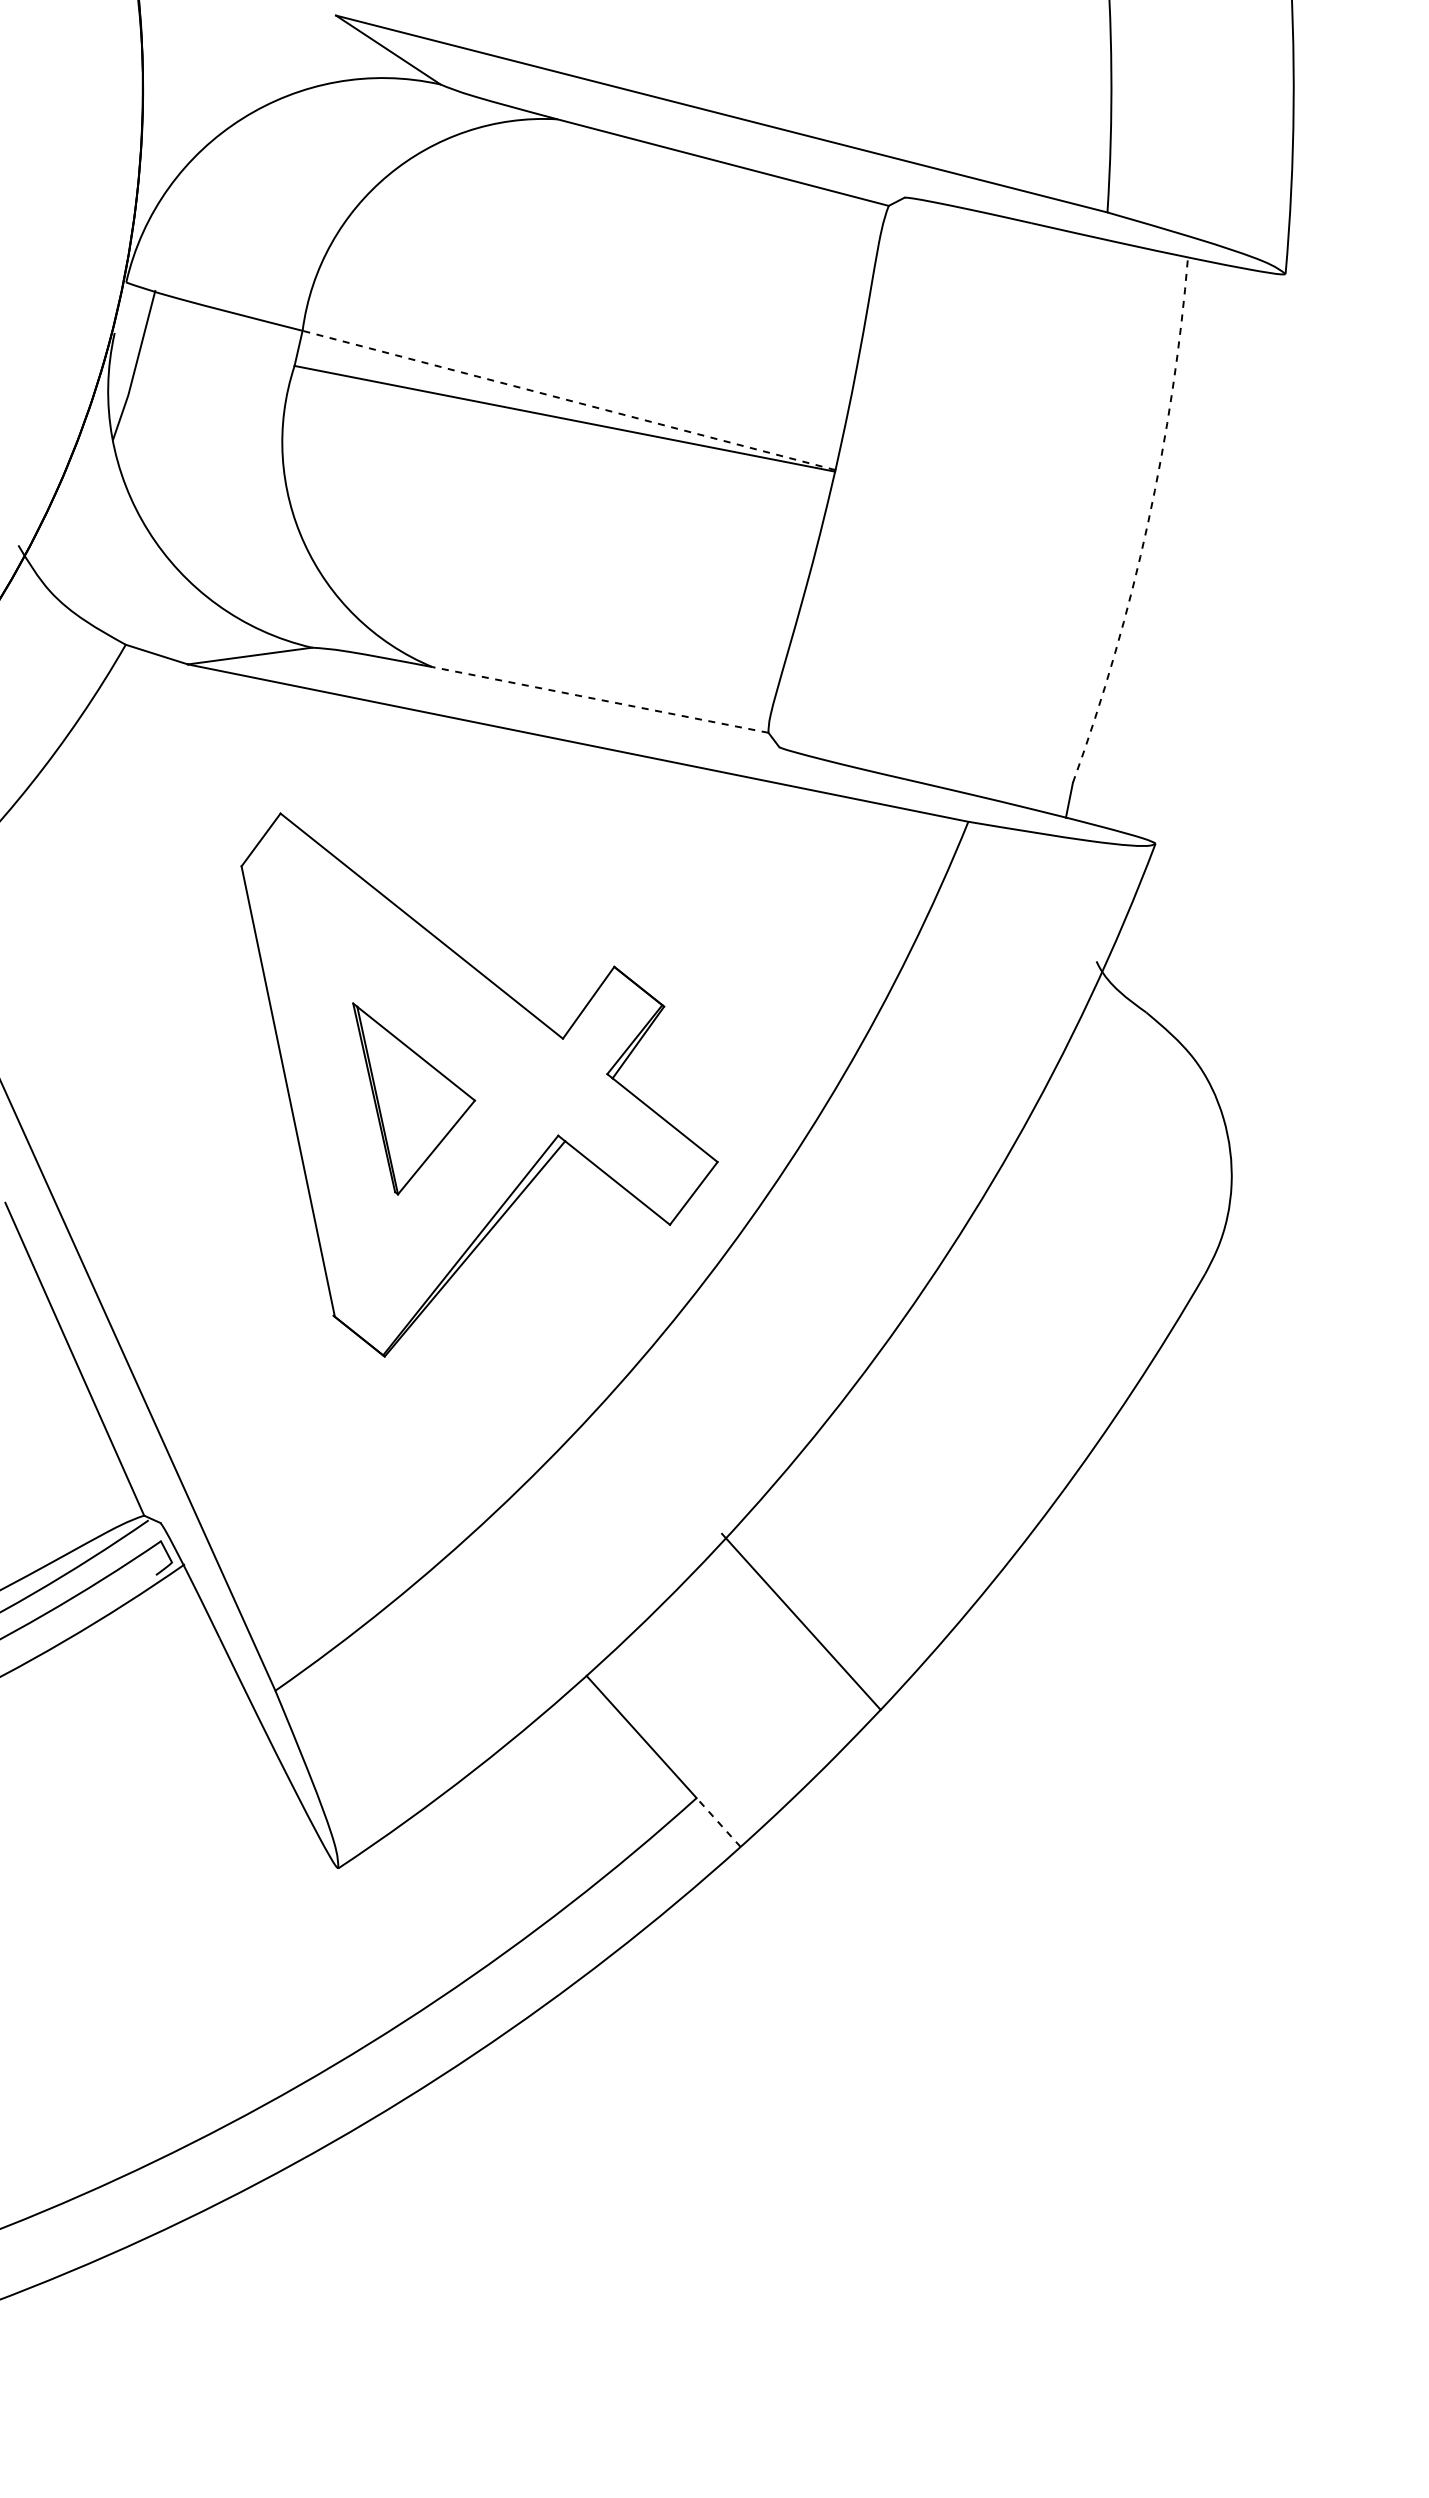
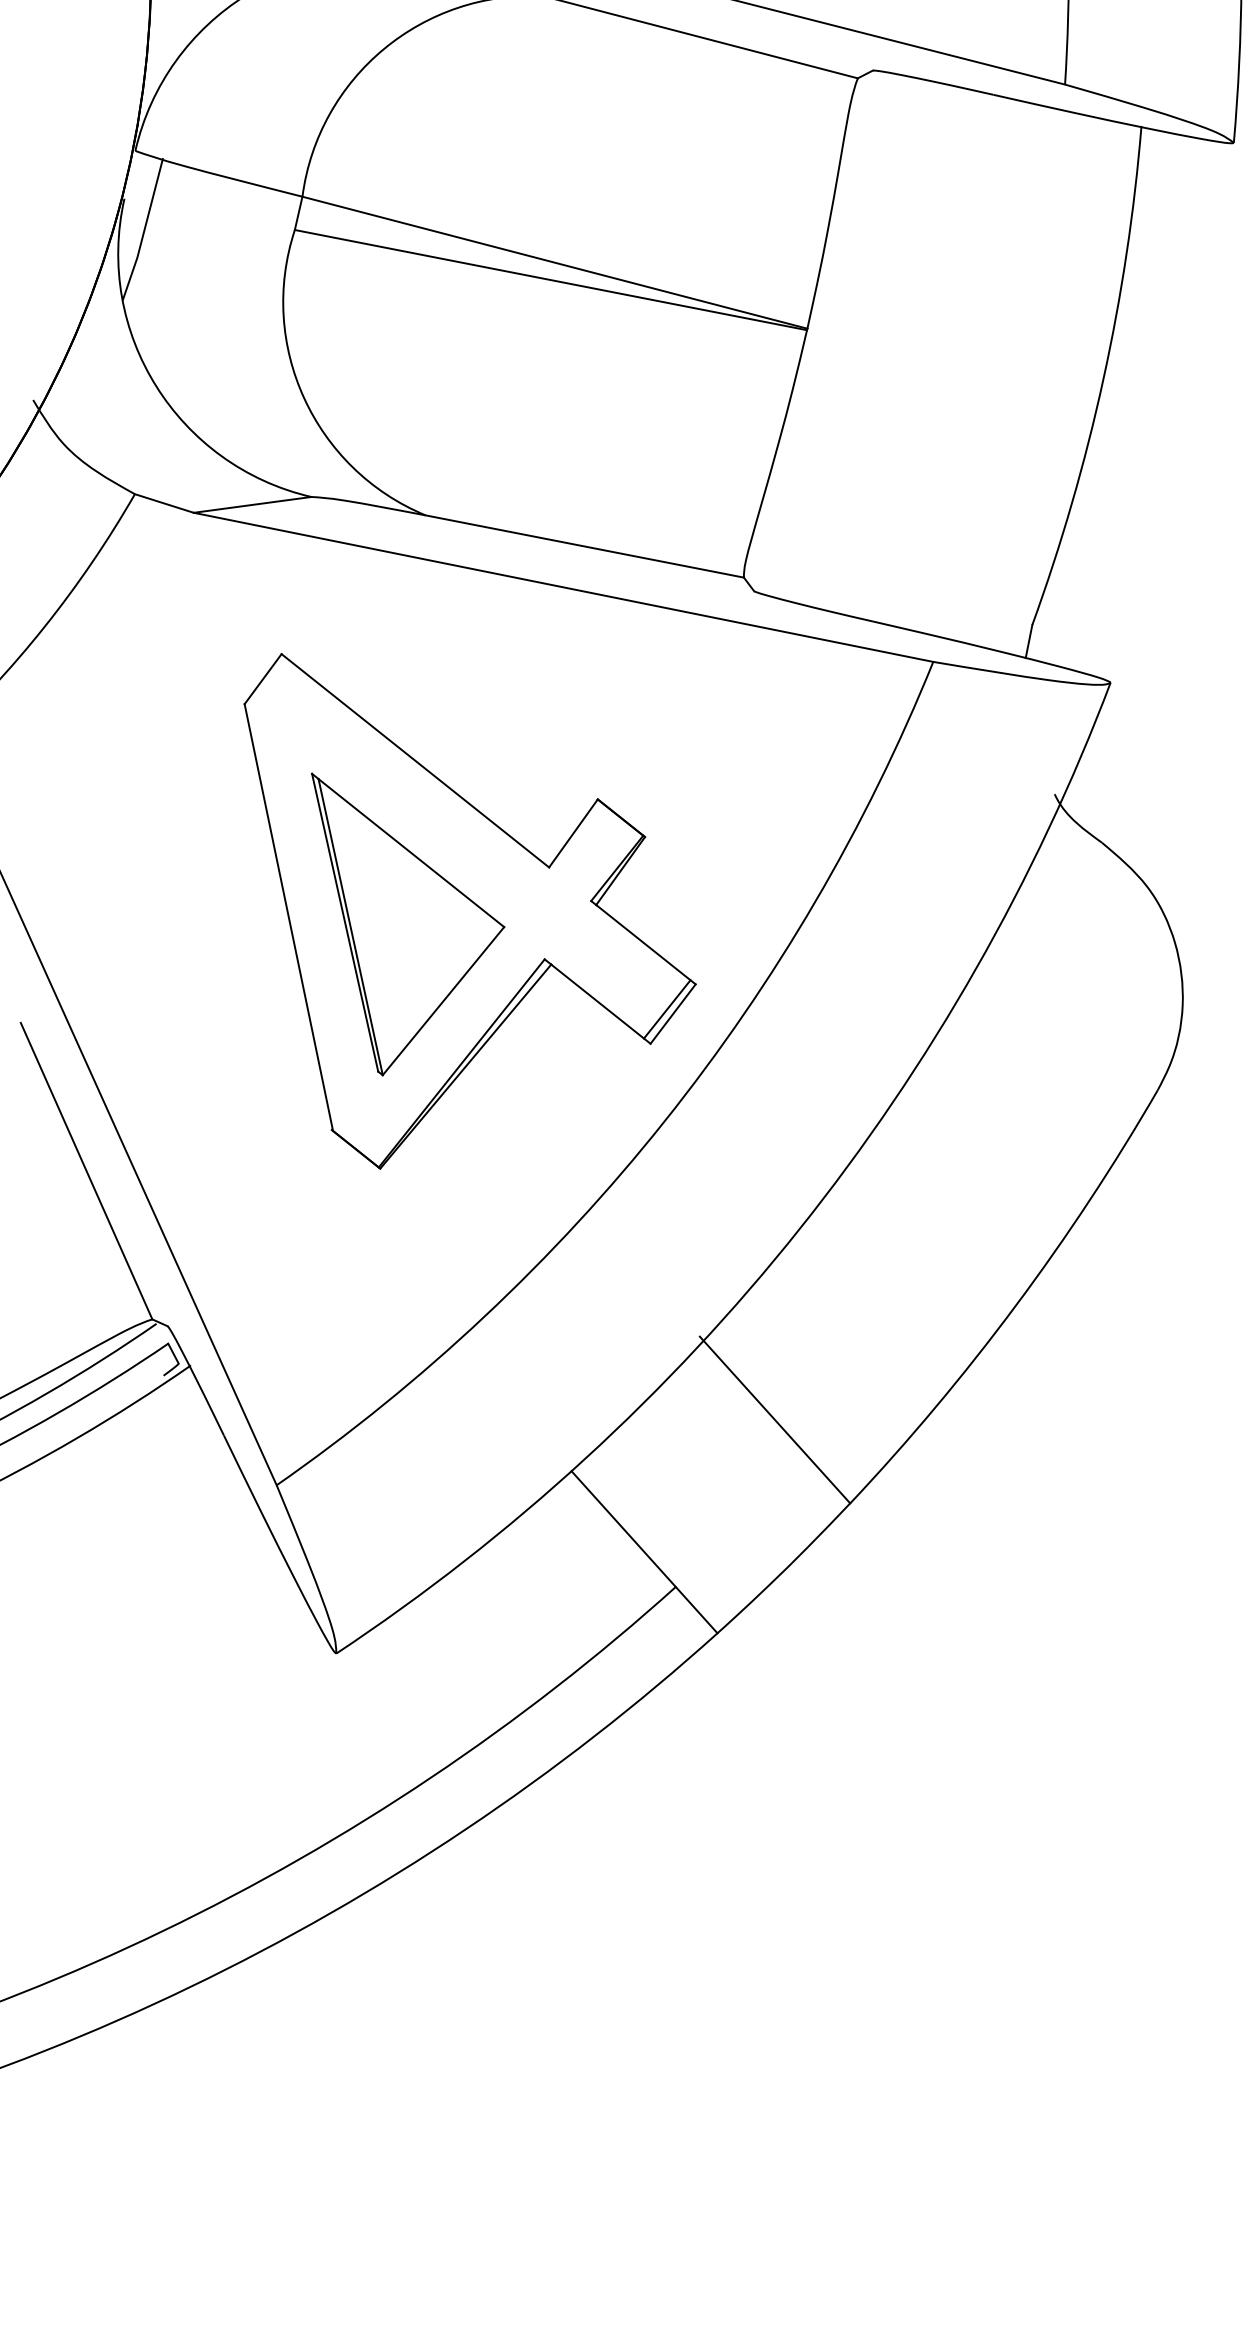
line: (568, 400) -> (554, 262), dashed -> solid
arc: (1148, 523) -> (1103, 379), dashed -> solid
line: (600, 699) -> (584, 546), dashed -> solid
part: (413, 1098) -> (407, 924), size x1.67
line: (687, 1188) -> (667, 1009), added
line: (718, 1822) -> (696, 1610), dashed -> solid

